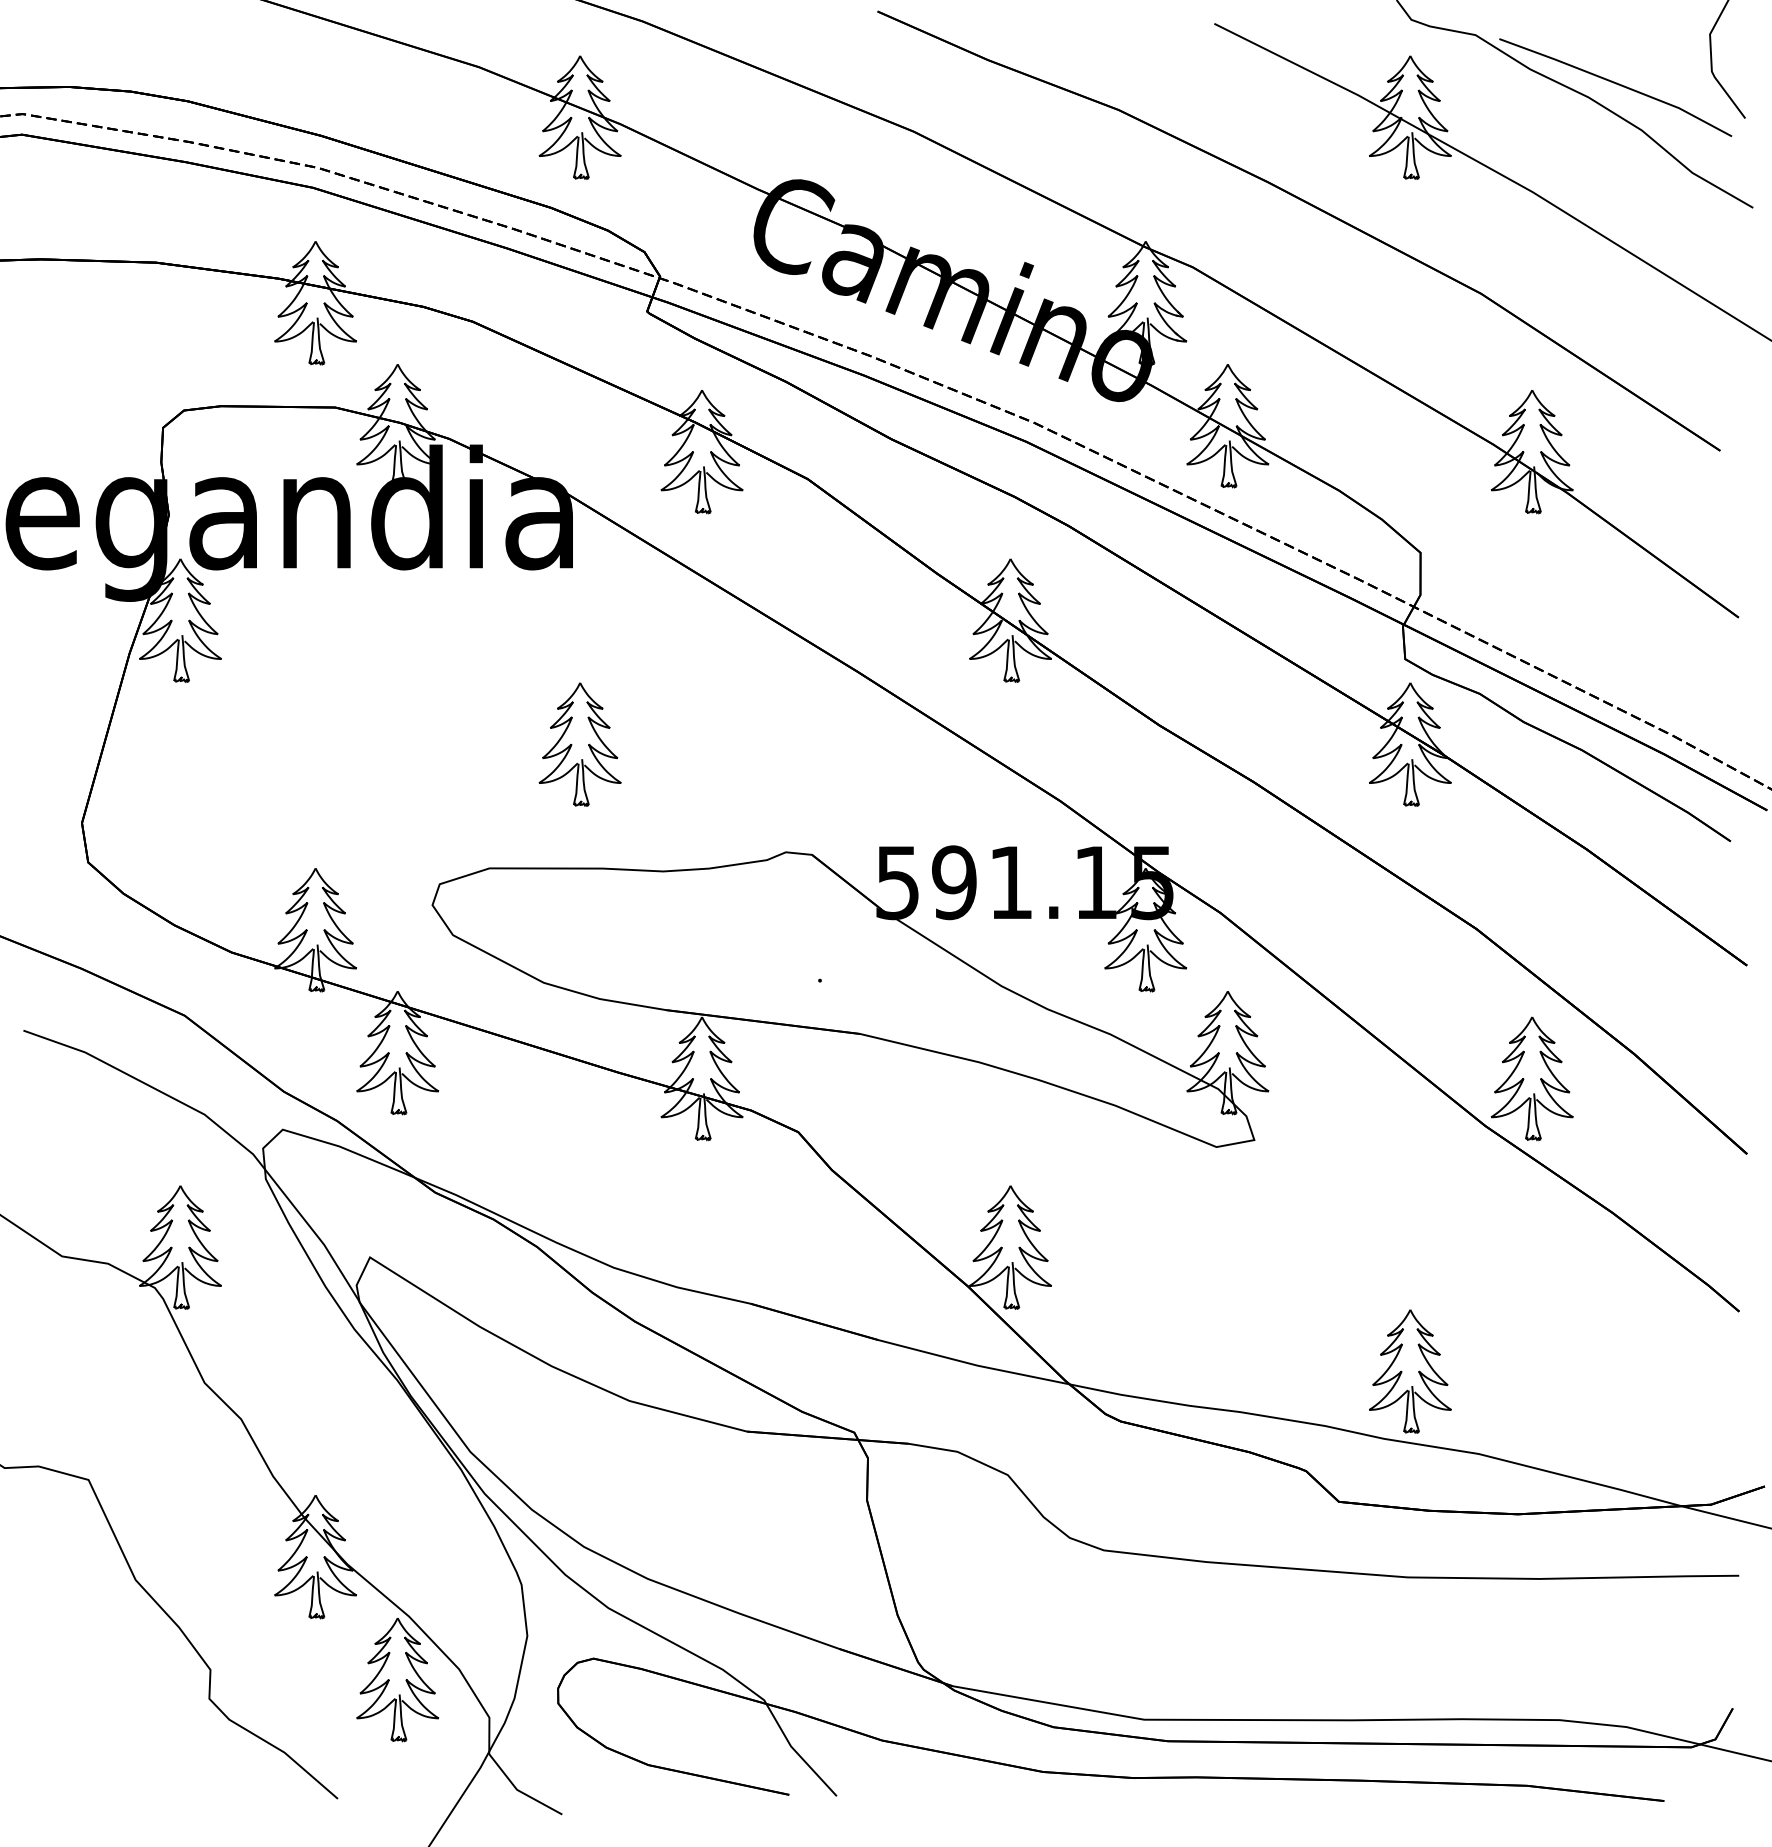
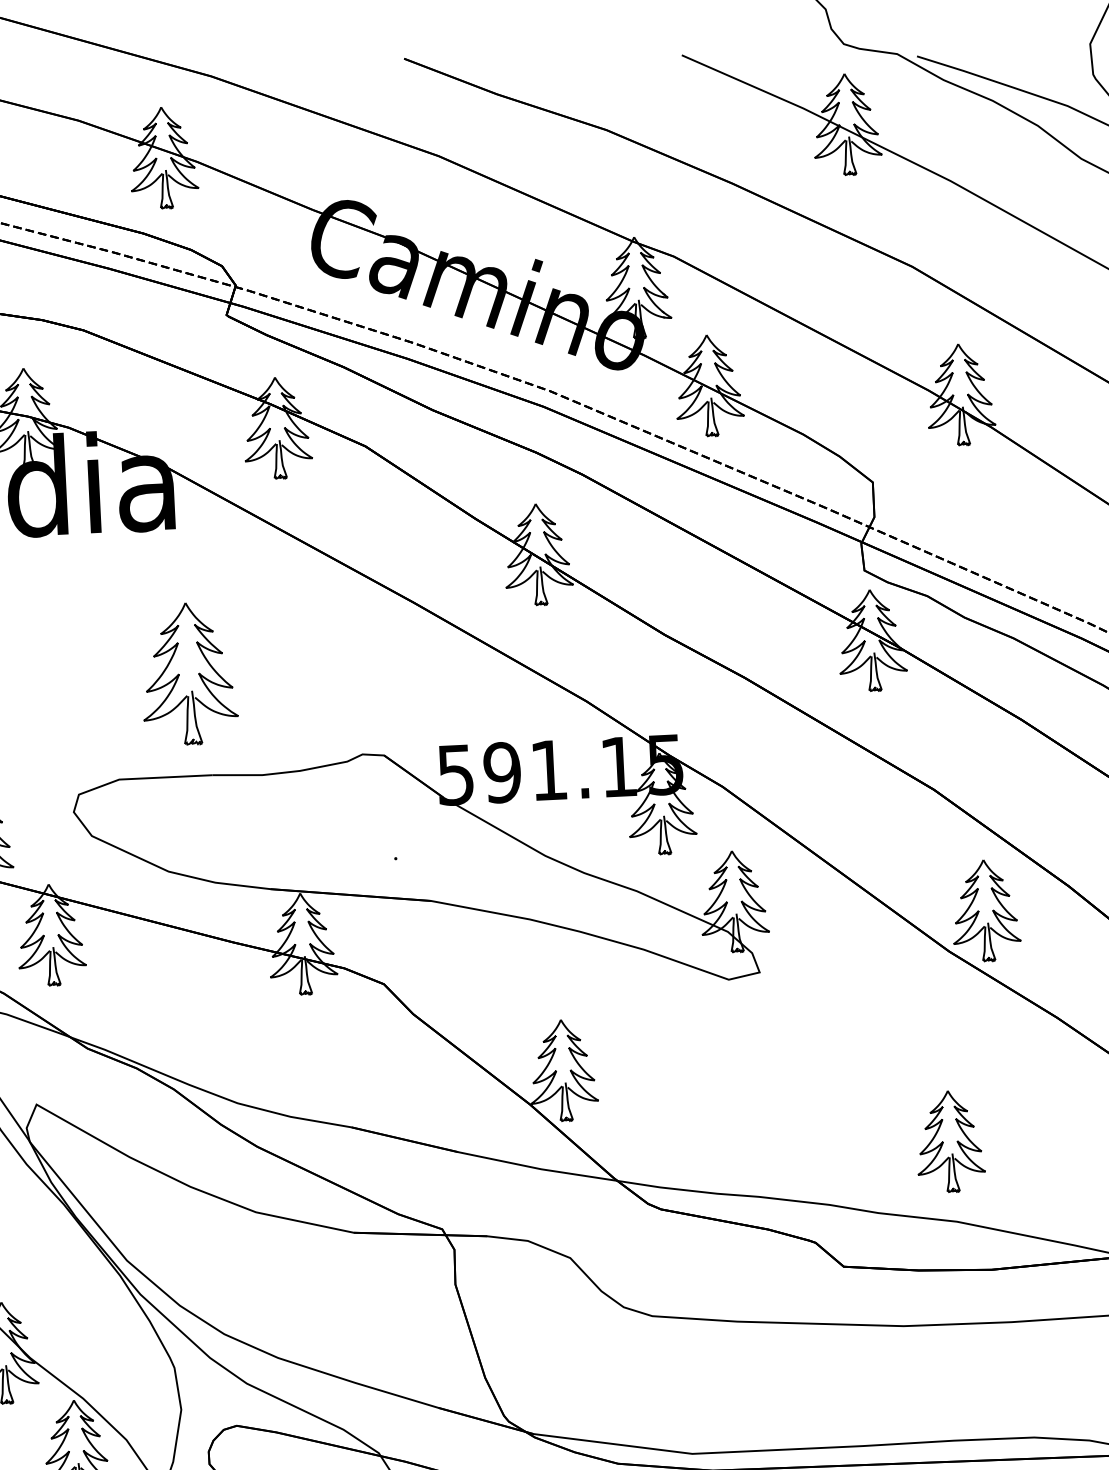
part: (579, 744) -> (188, 674), size x1.4
part: (1410, 1371) -> (950, 1141), moved

